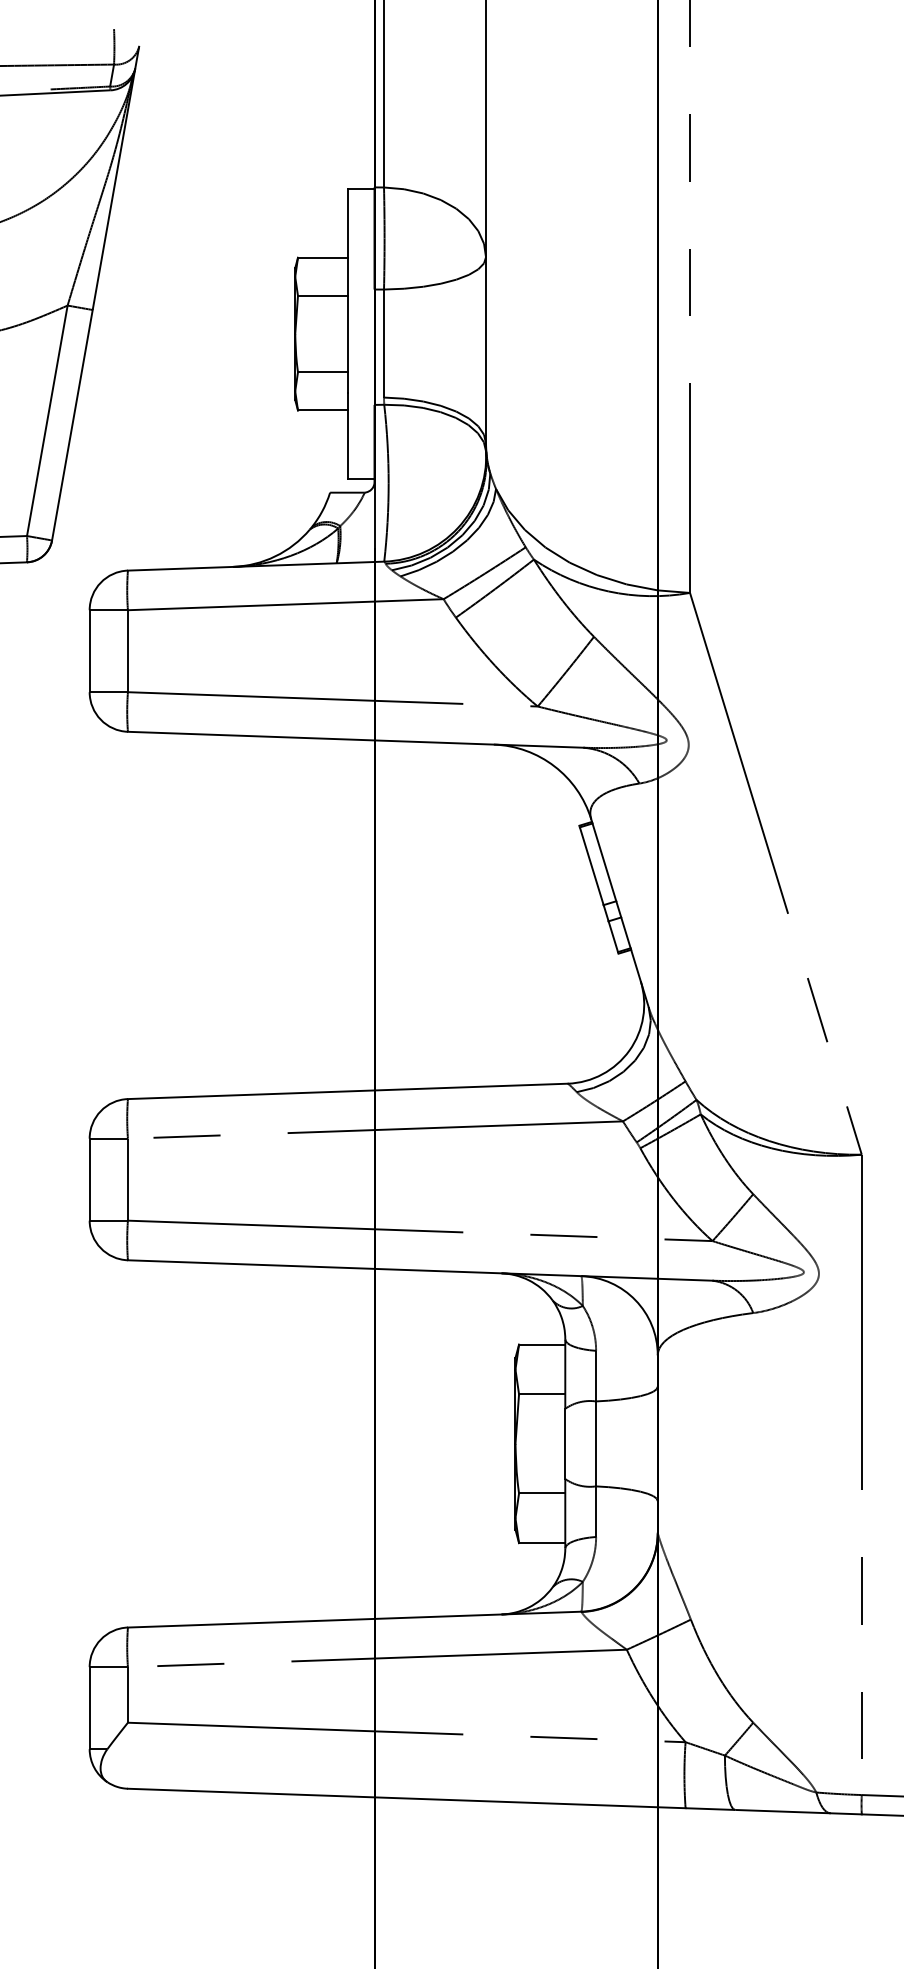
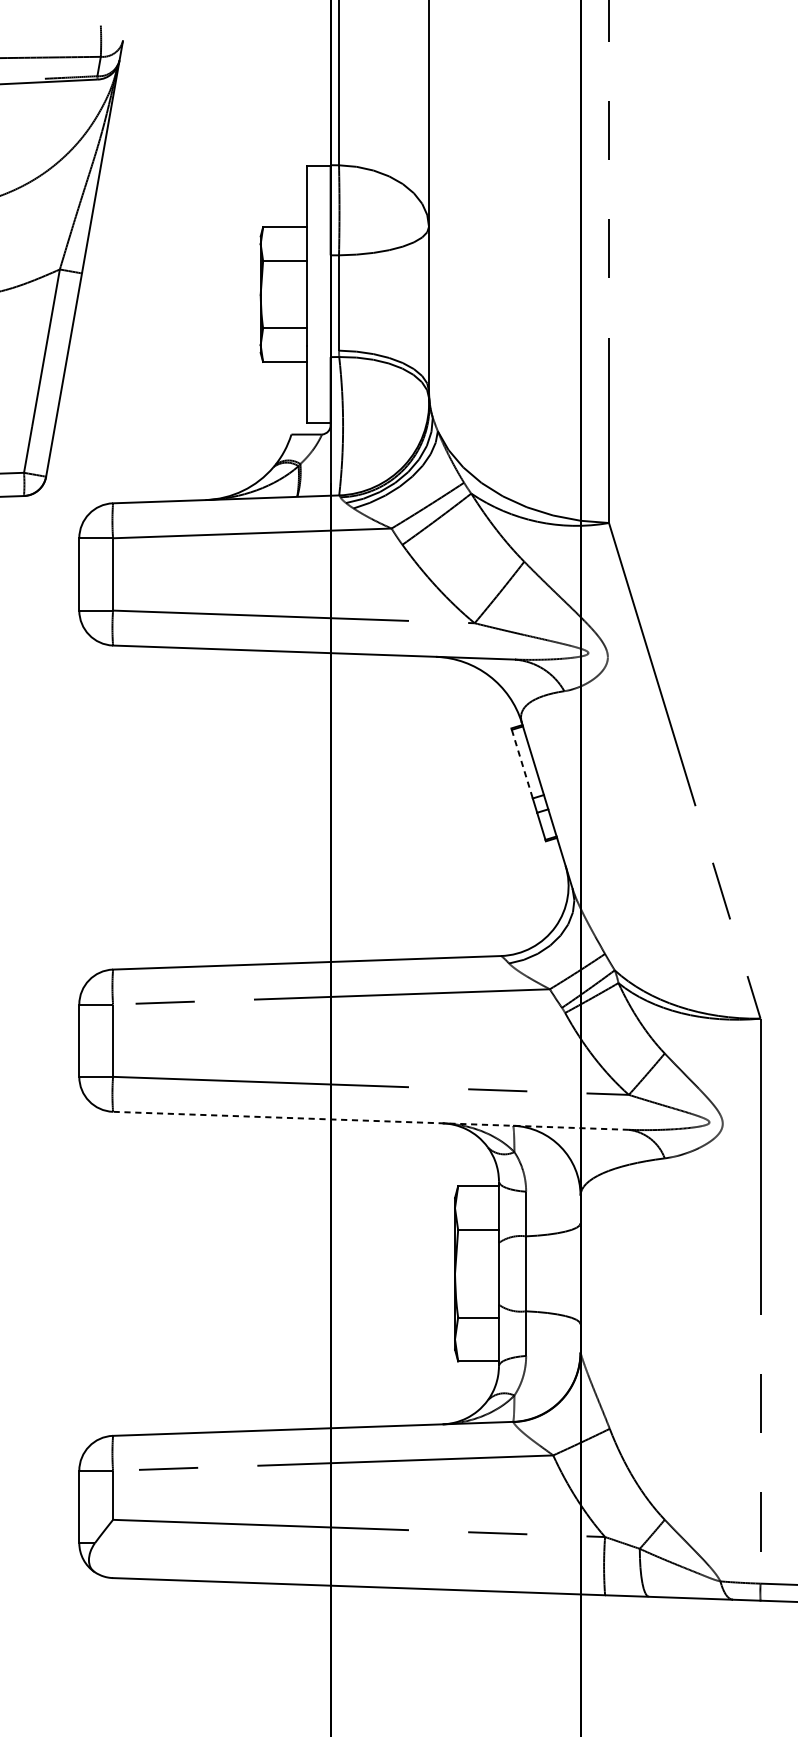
line: (591, 866) -> (522, 764), solid -> dashed
line: (419, 1270) -> (370, 1120), solid -> dashed

